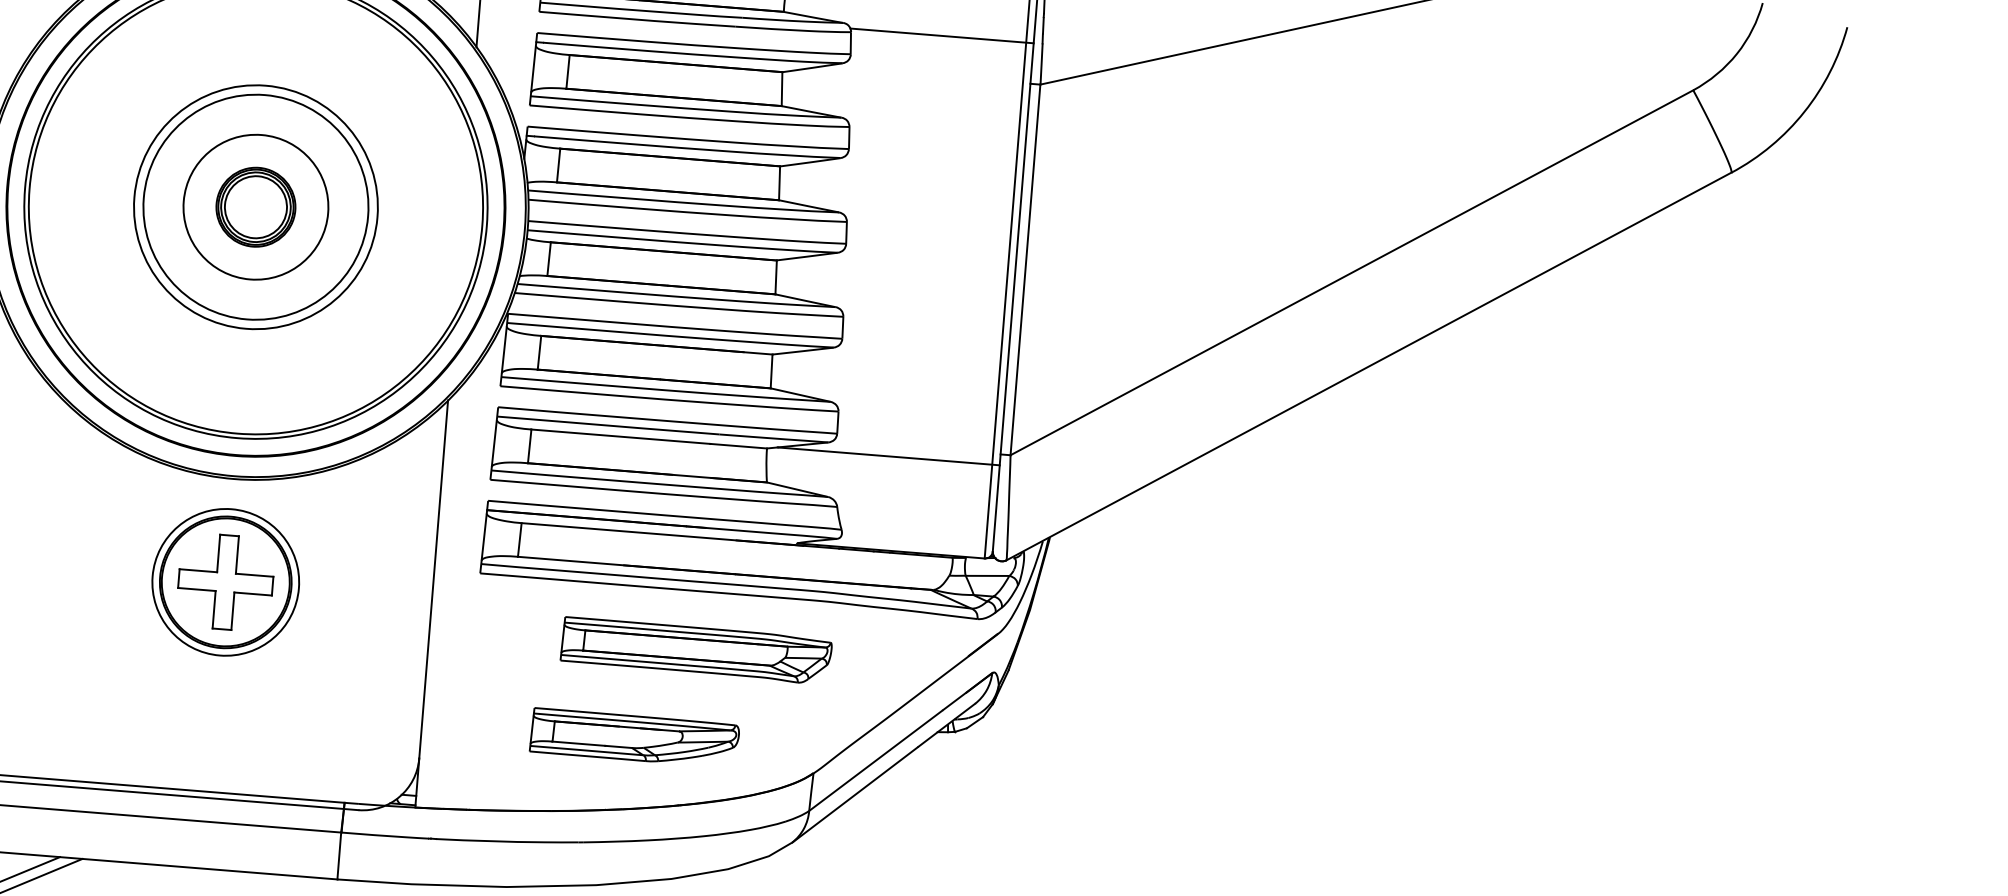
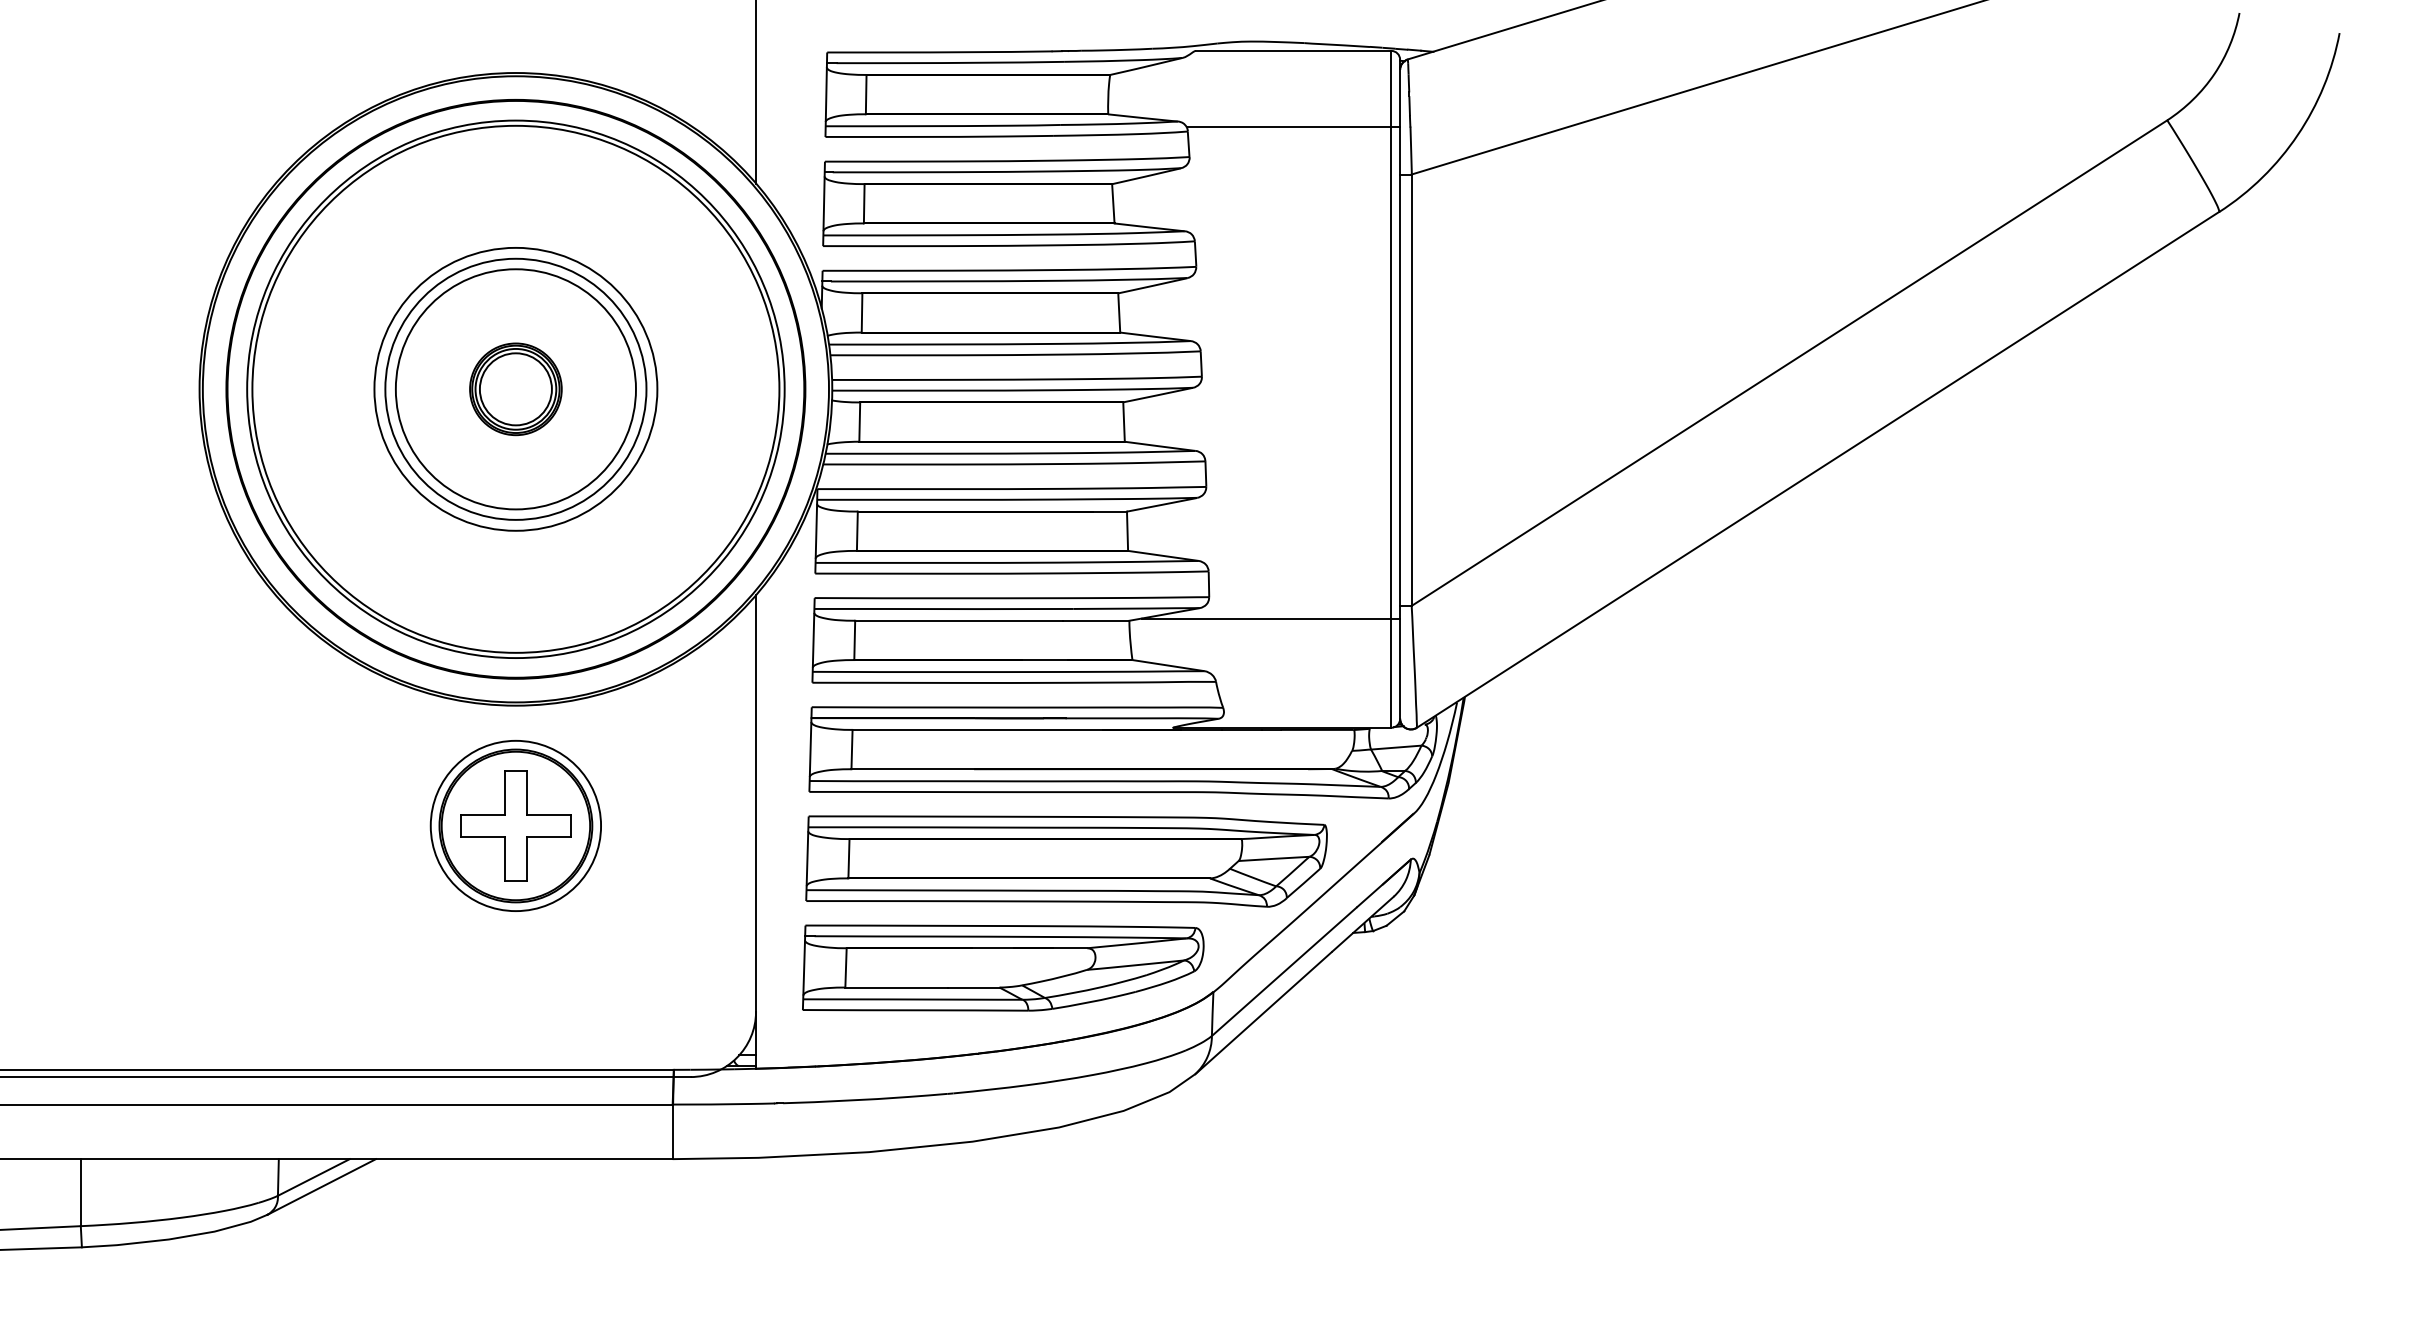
circle: (255, 207) -> (515, 389), size x1.43
part: (696, 650) -> (1066, 861), size x1.67
part: (634, 737) -> (1003, 967), size x1.67

